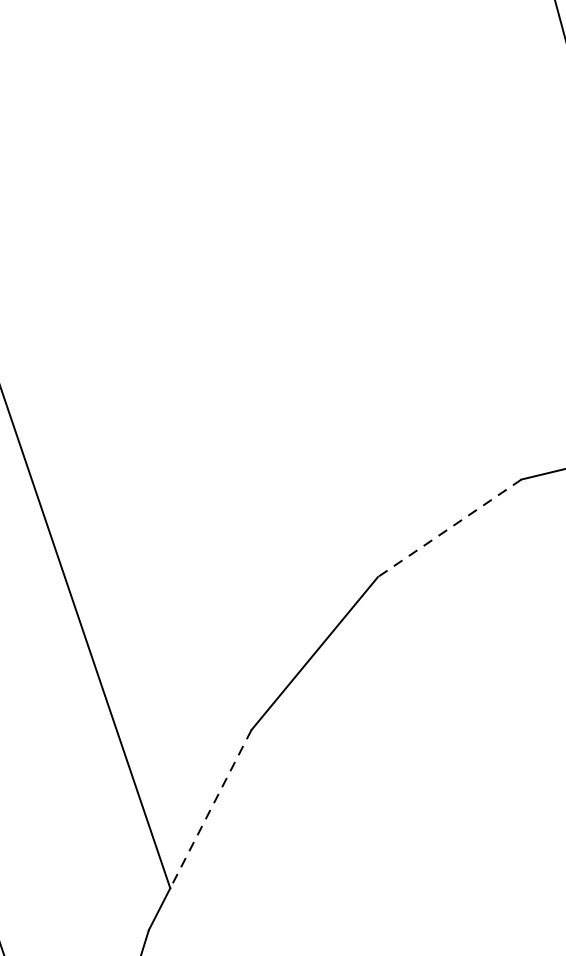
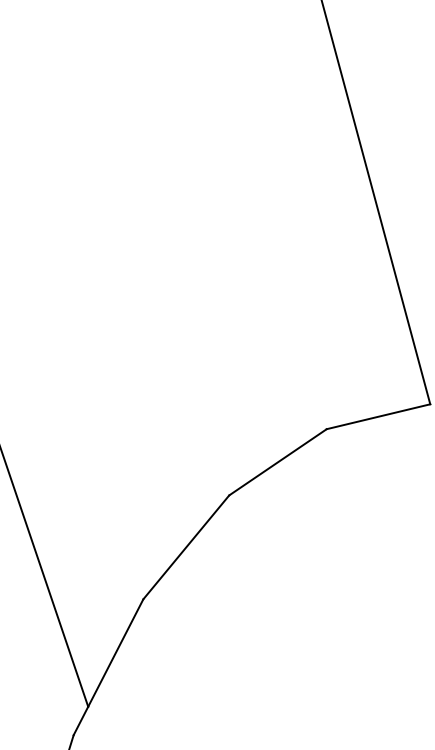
line: (449, 528) -> (277, 462), dashed -> solid
line: (210, 809) -> (115, 653), dashed -> solid

